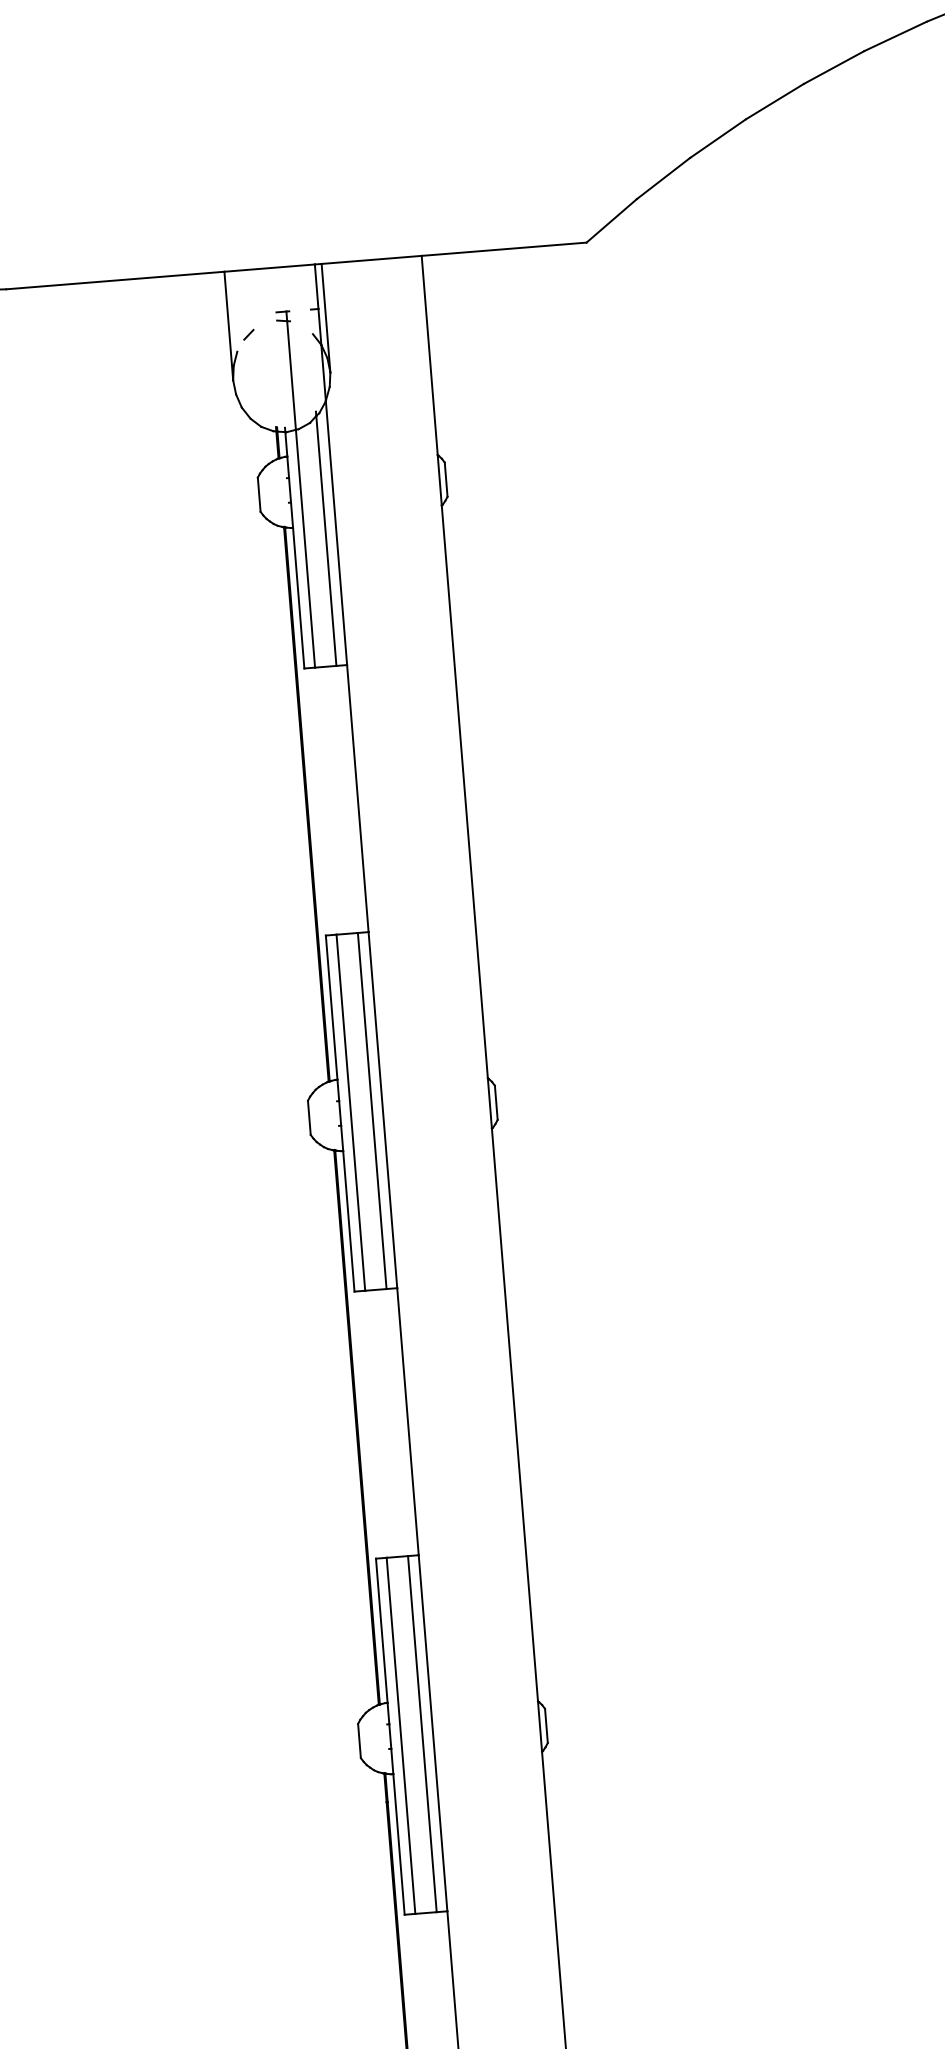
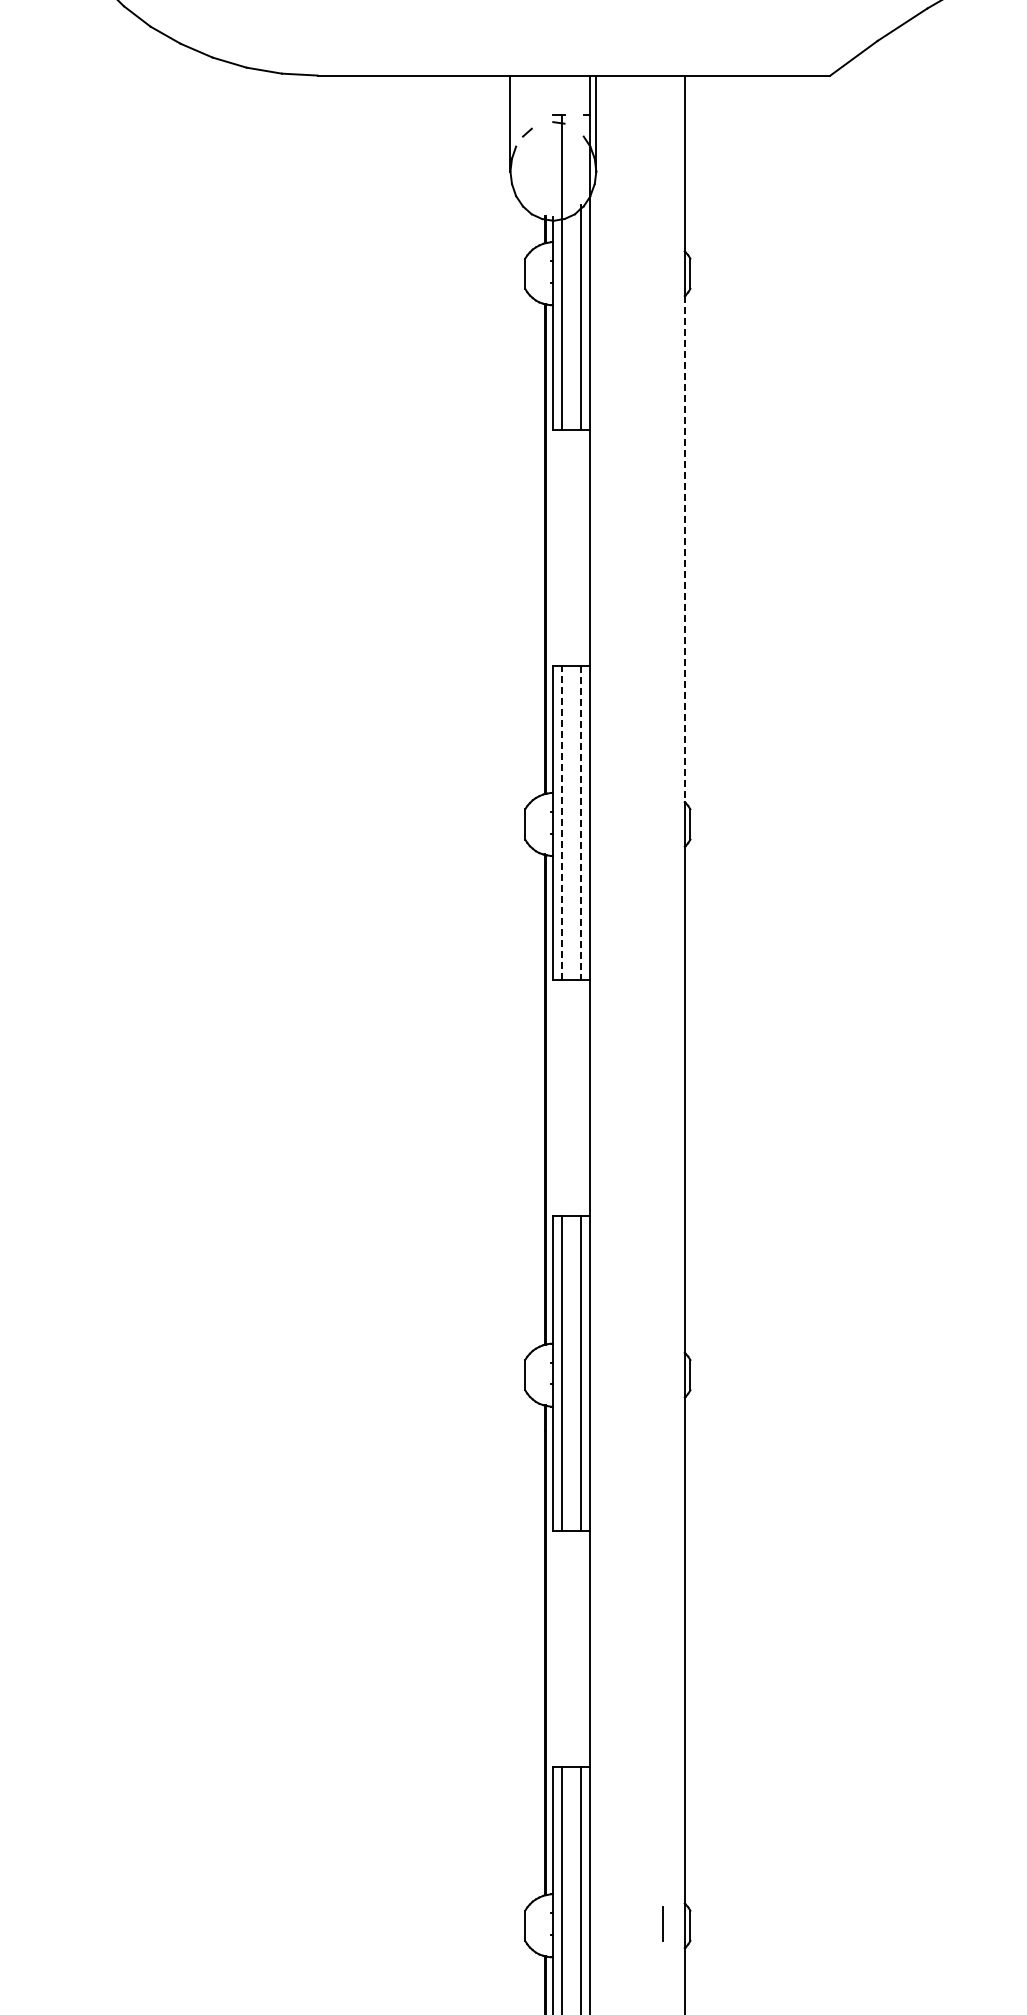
line: (464, 792) -> (684, 549), solid -> dashed
line: (371, 1111) -> (580, 823), solid -> dashed
line: (351, 1112) -> (562, 822), solid -> dashed

